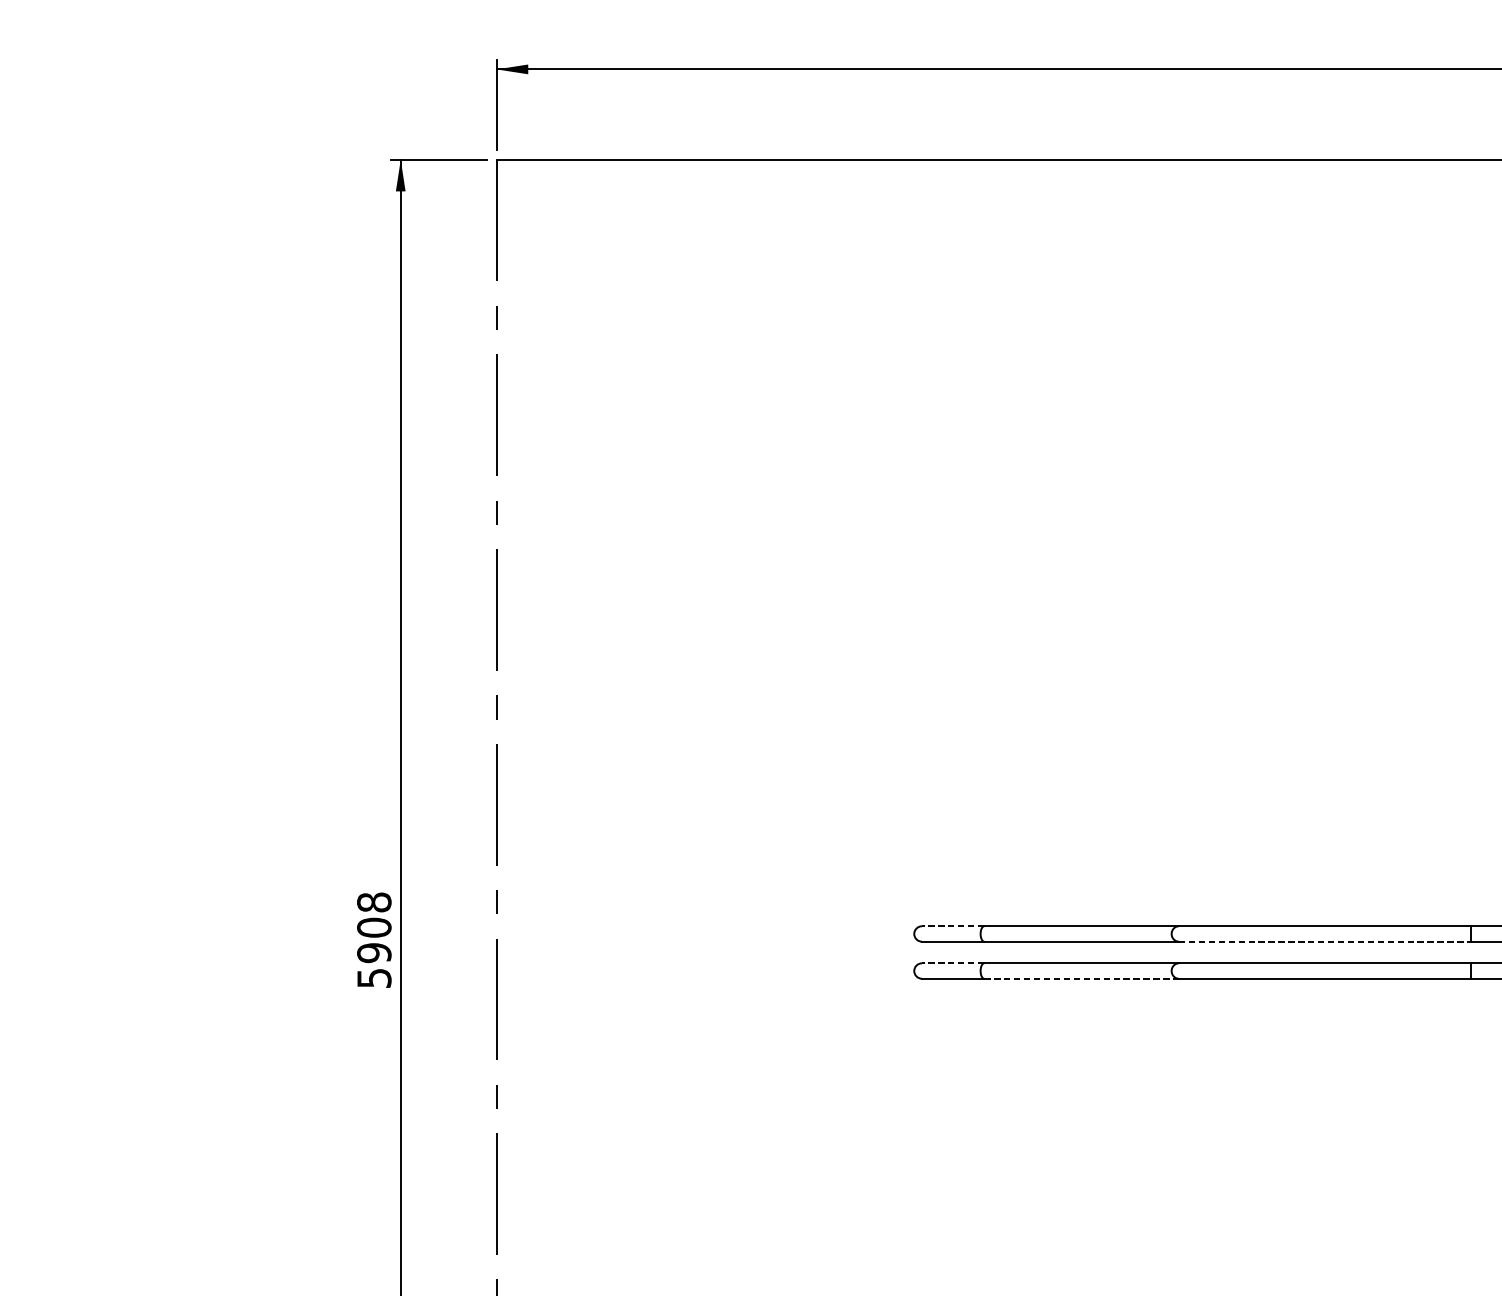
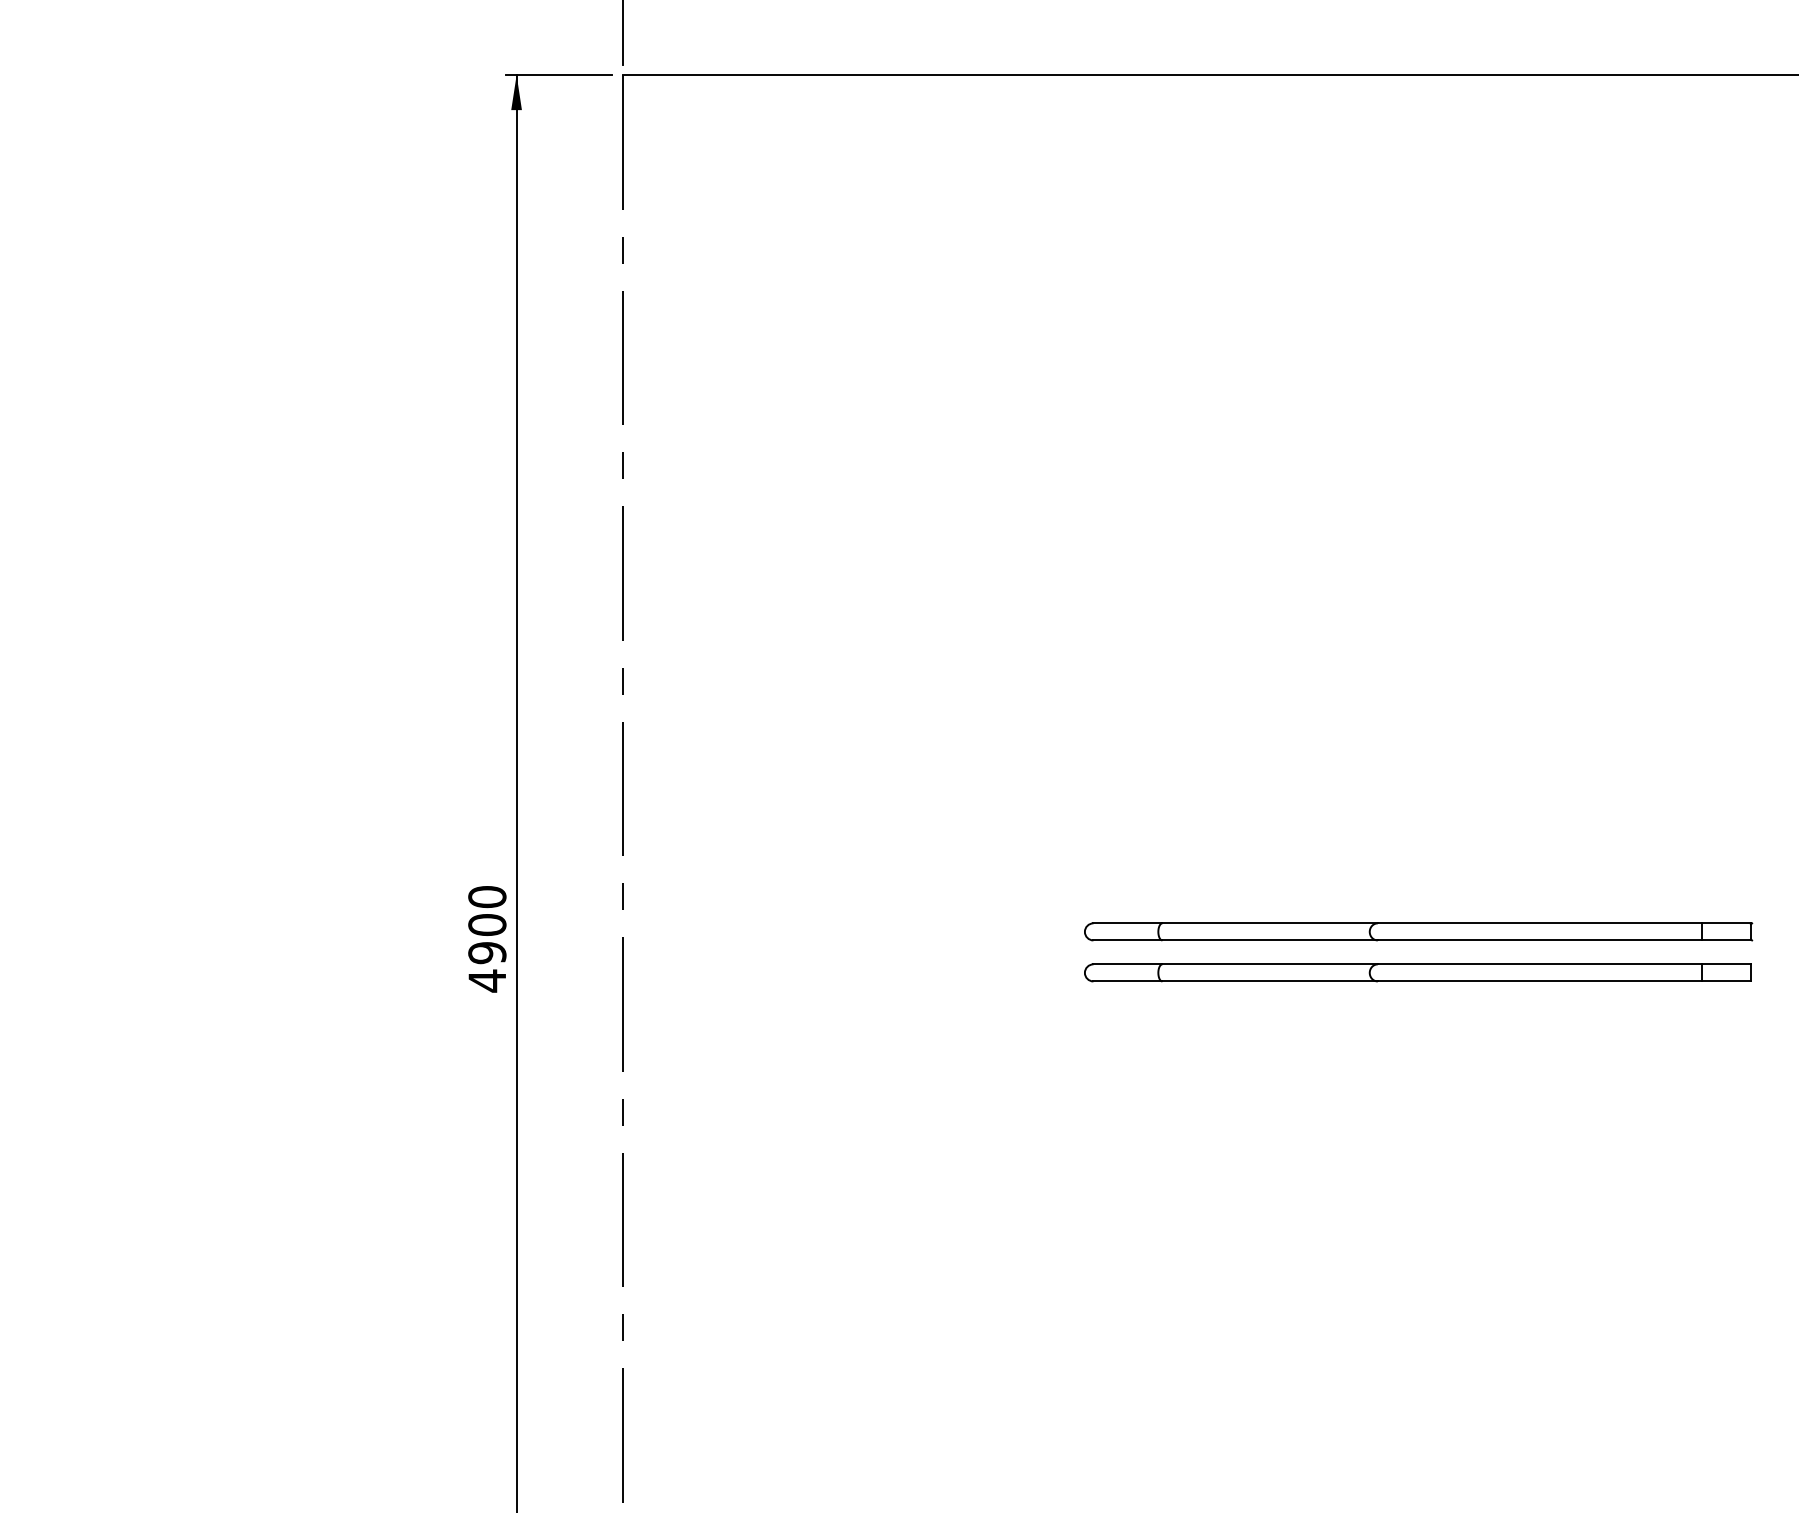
line: (952, 926) -> (1127, 923), dashed -> solid
text: (374, 940) -> (487, 939), 5908 -> 4900
line: (1325, 941) -> (1539, 940), dashed -> solid
line: (952, 963) -> (1127, 964), dashed -> solid
line: (1081, 978) -> (1270, 981), dashed -> solid

